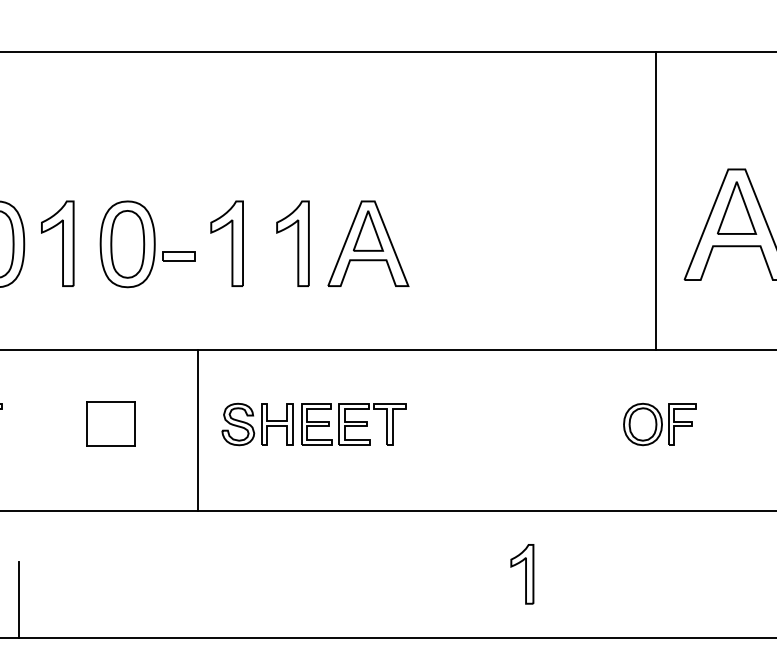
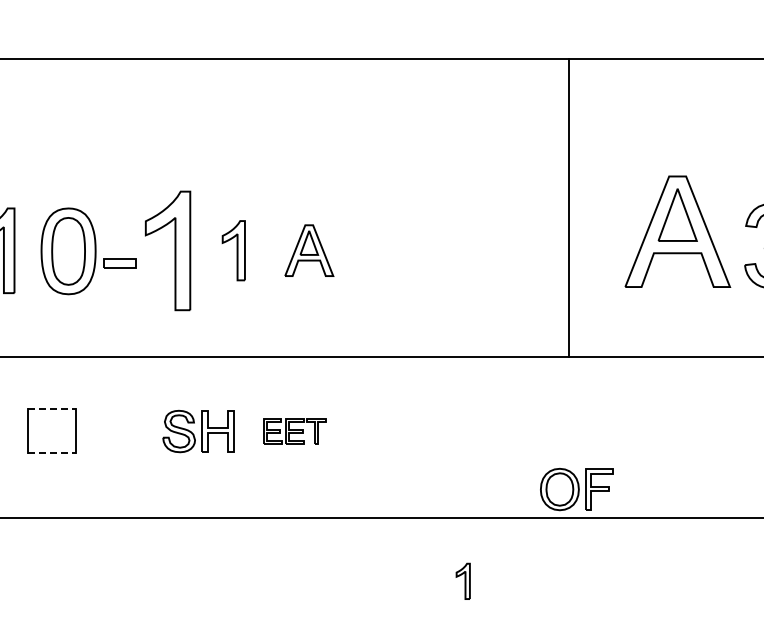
line: (656, 201) -> (569, 208), moved
part: (226, 243) -> (167, 250), size x1.4
part: (292, 243) -> (233, 250), size x0.7
part: (368, 243) -> (309, 250), size x0.6
line: (111, 401) -> (52, 408), solid -> dashed
part: (353, 424) -> (294, 431), size x0.6
part: (659, 424) -> (576, 489), moved
line: (197, 430) -> (138, 437), removed
line: (111, 445) -> (52, 452), solid -> dashed
part: (522, 574) -> (463, 581), size x0.6

